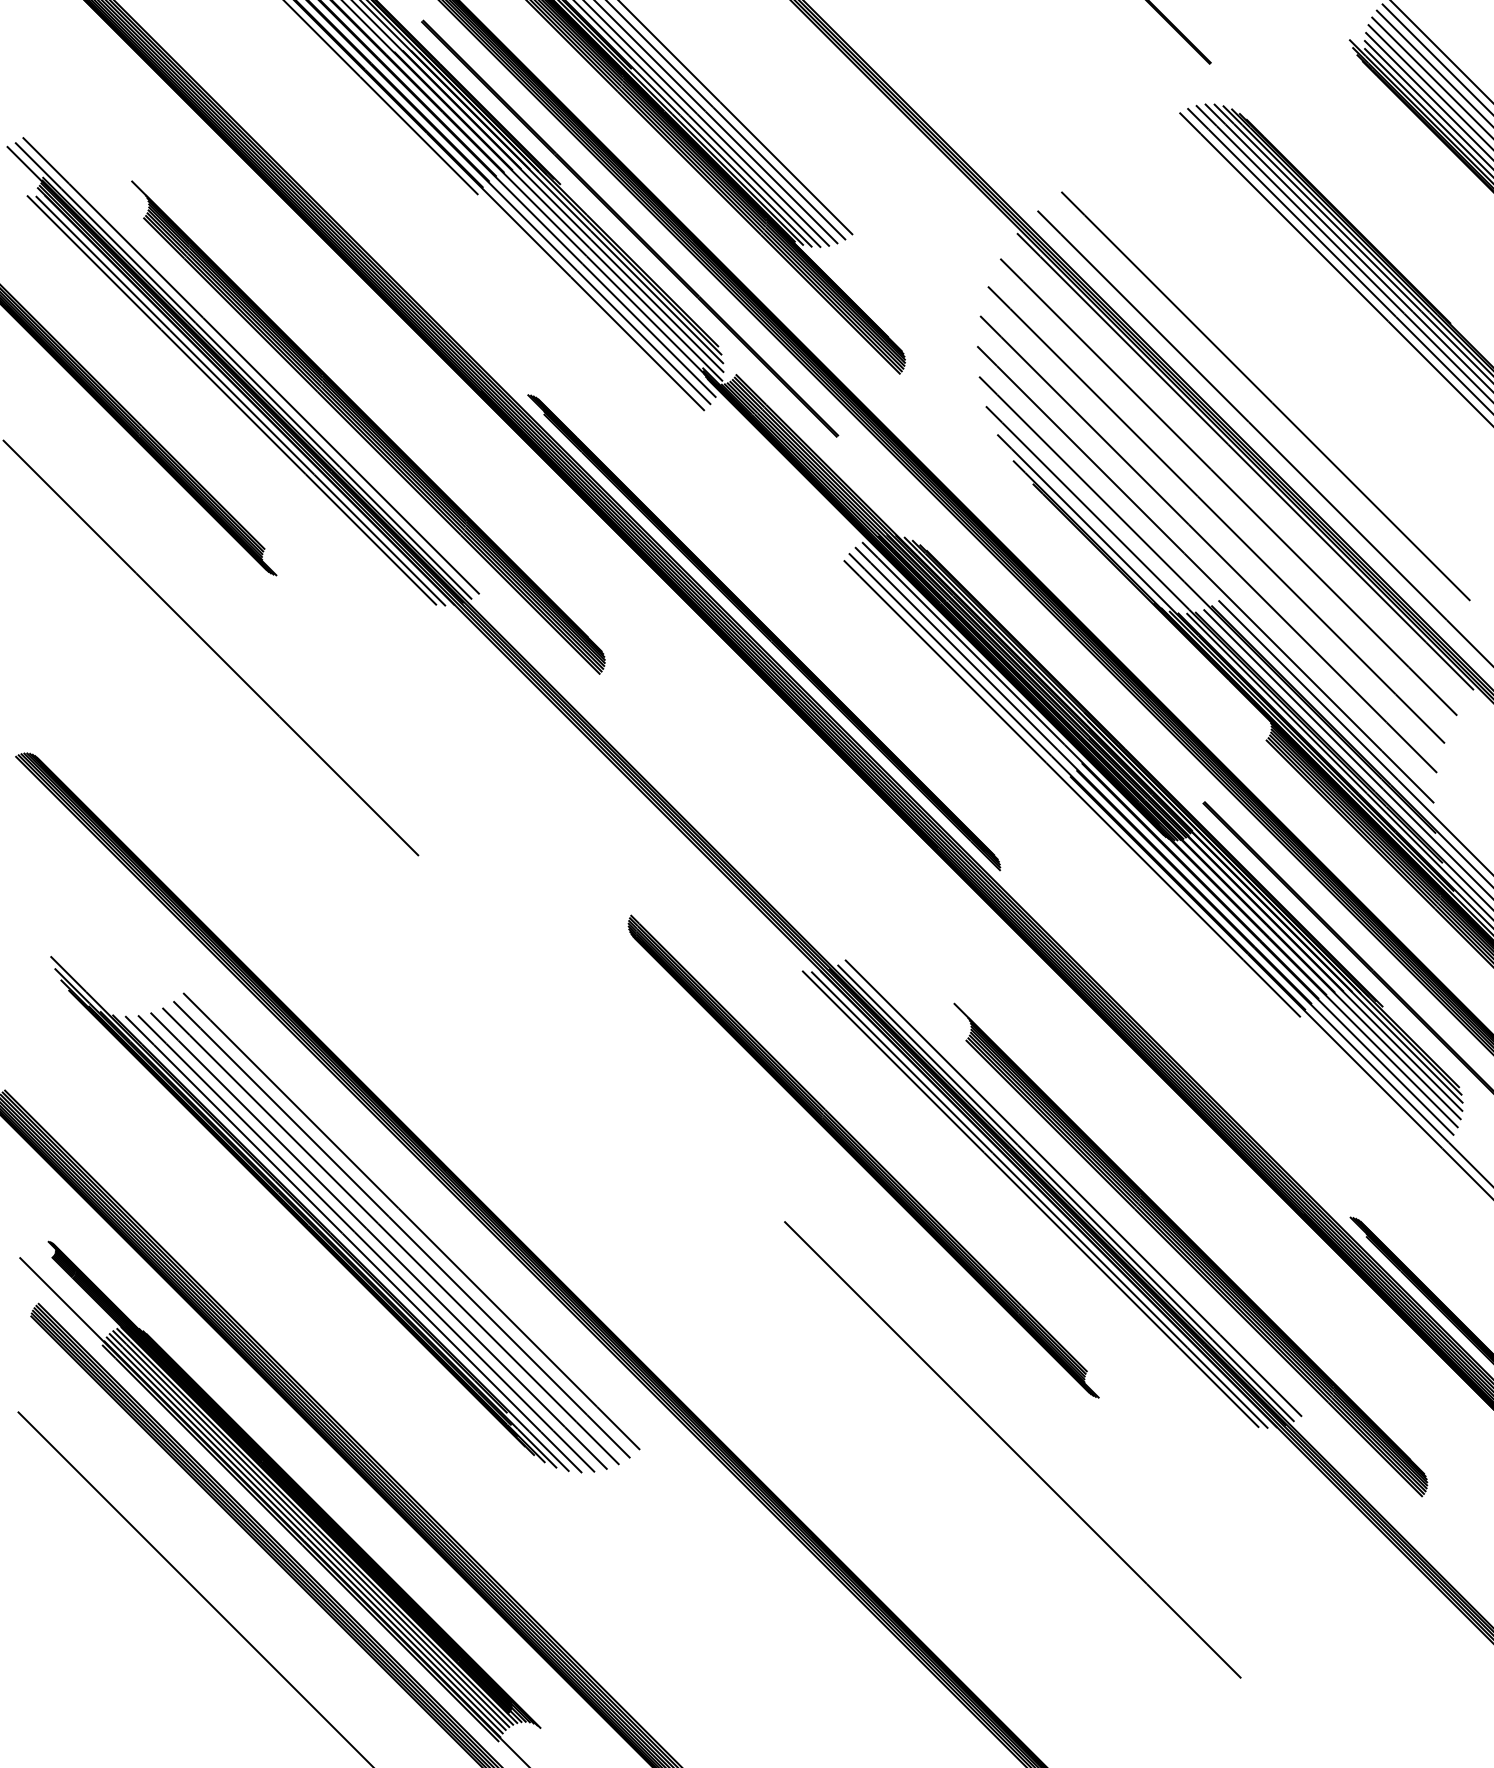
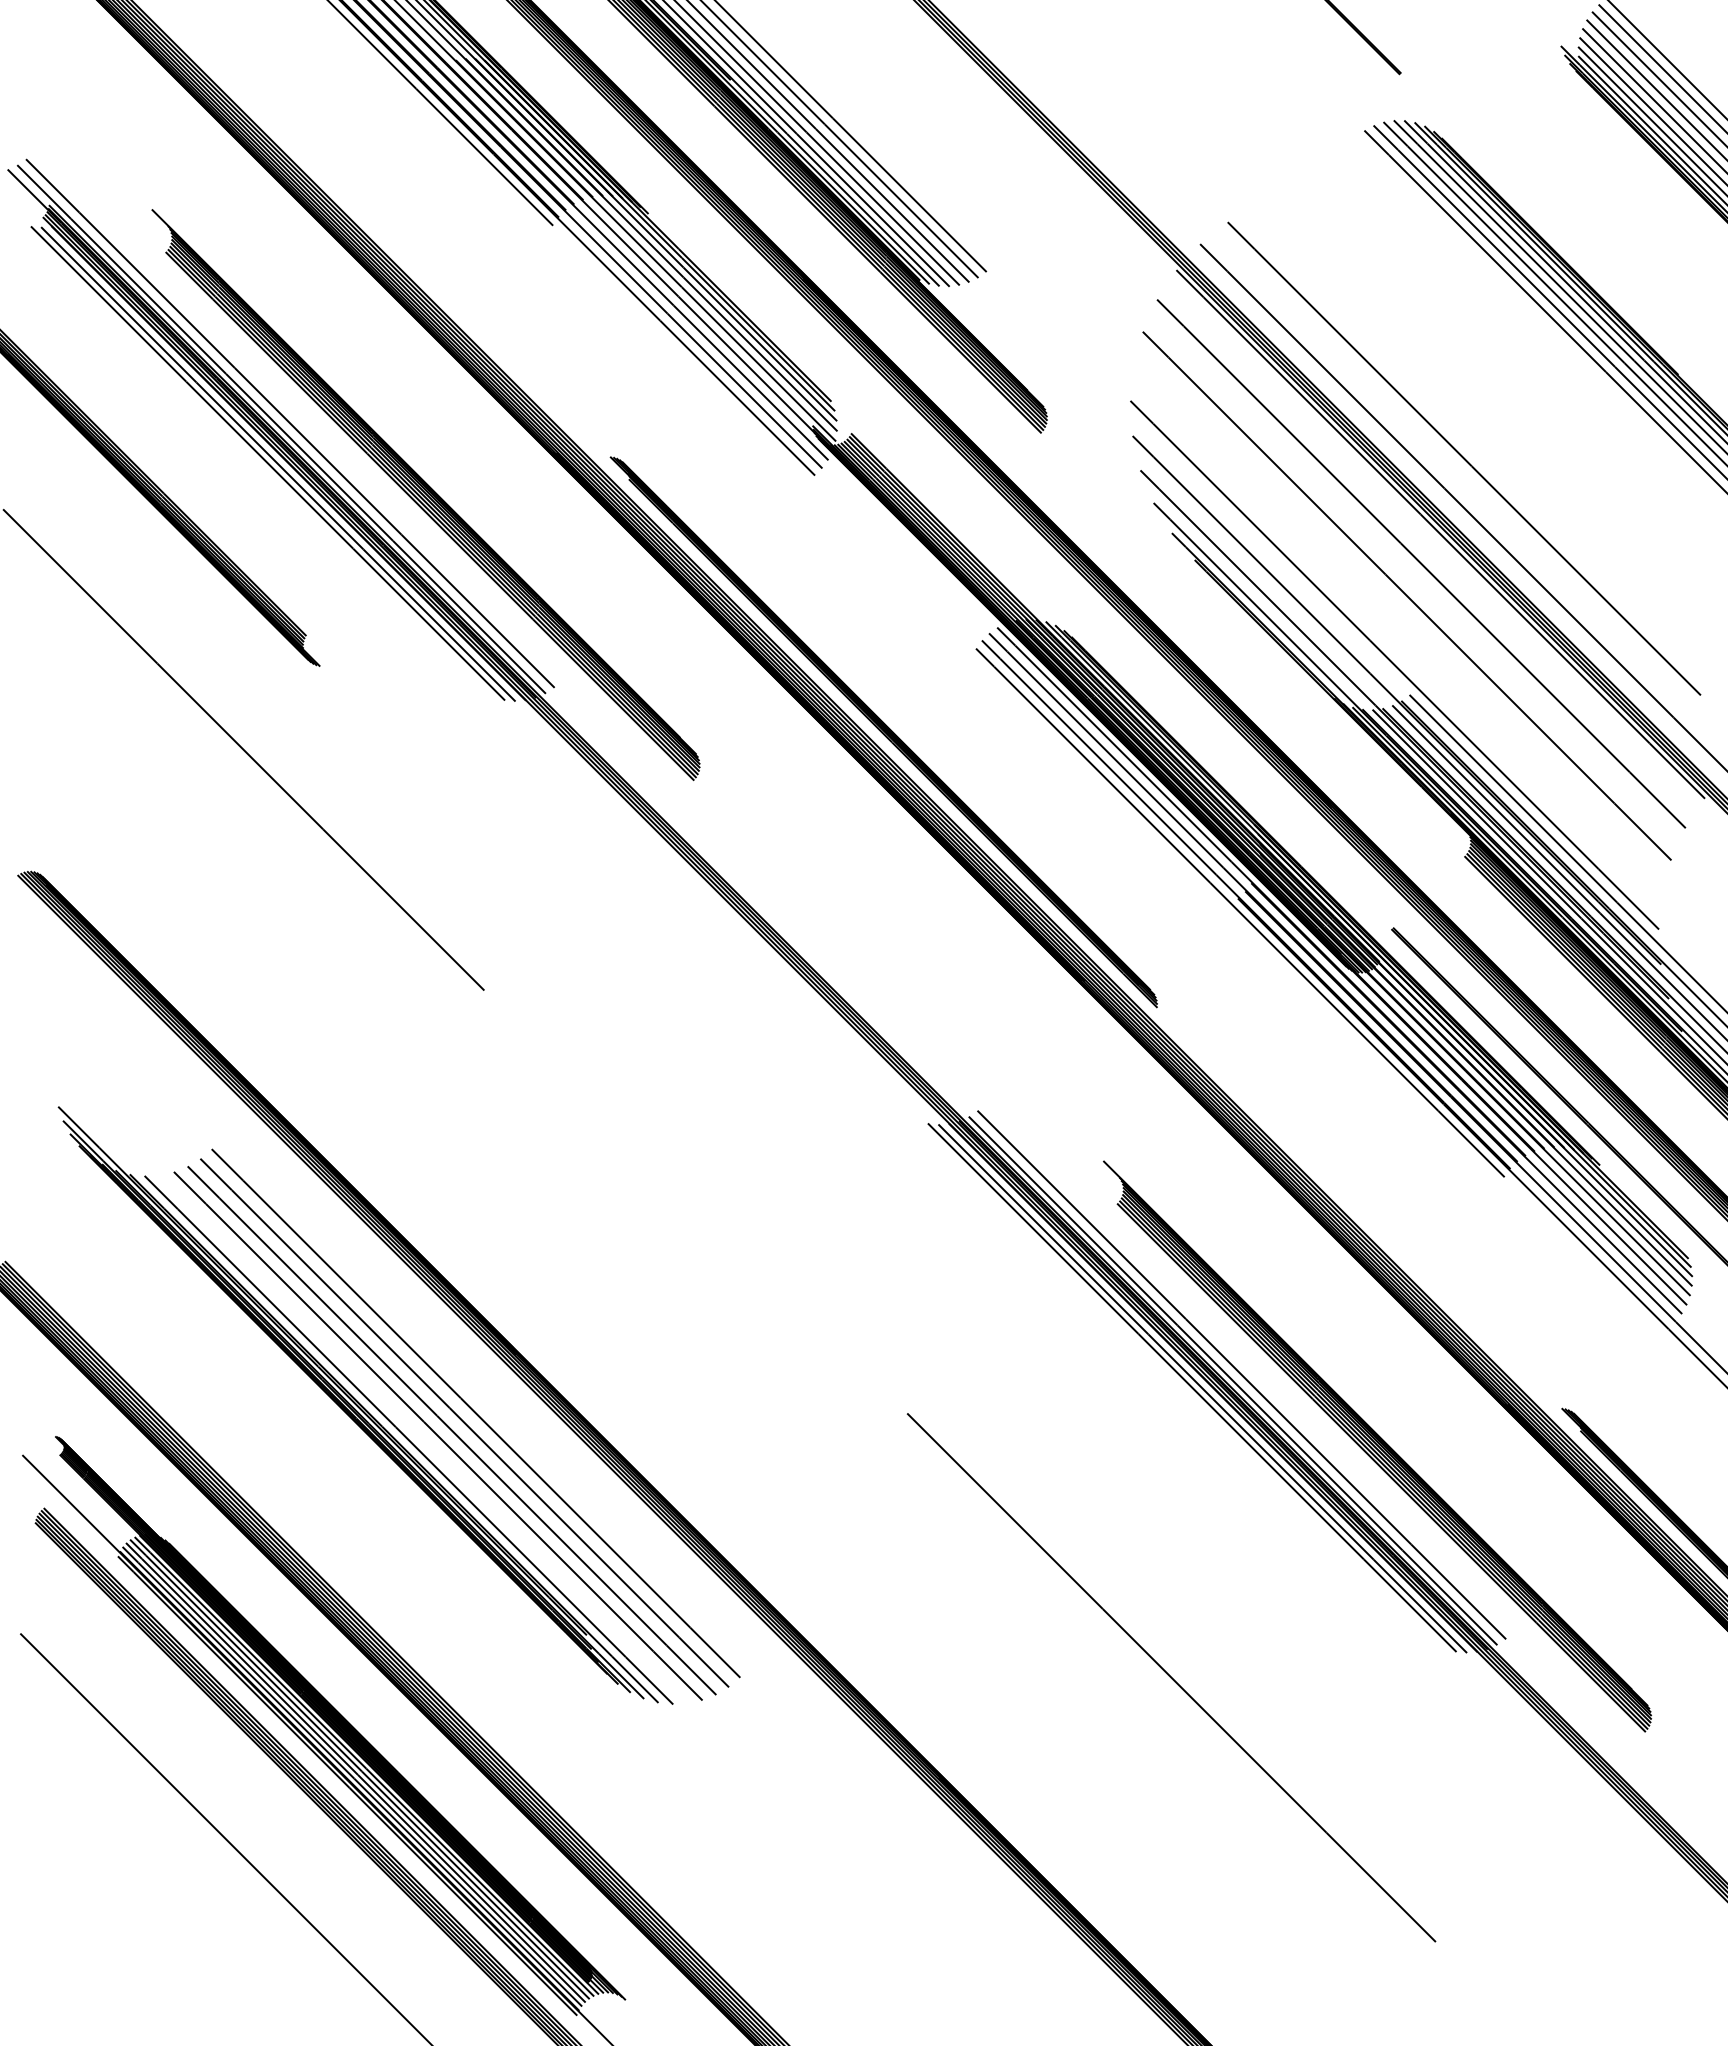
line: (629, 228) -> (728, 264), removed
line: (1208, 543) -> (1397, 629), removed
part: (864, 1156) -> (999, 1338), removed
line: (366, 1243) -> (423, 1439), removed

